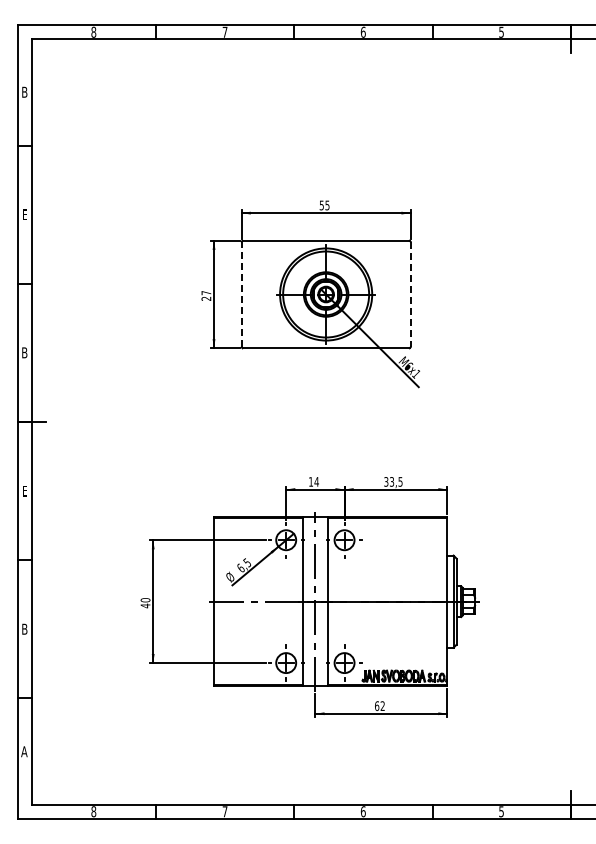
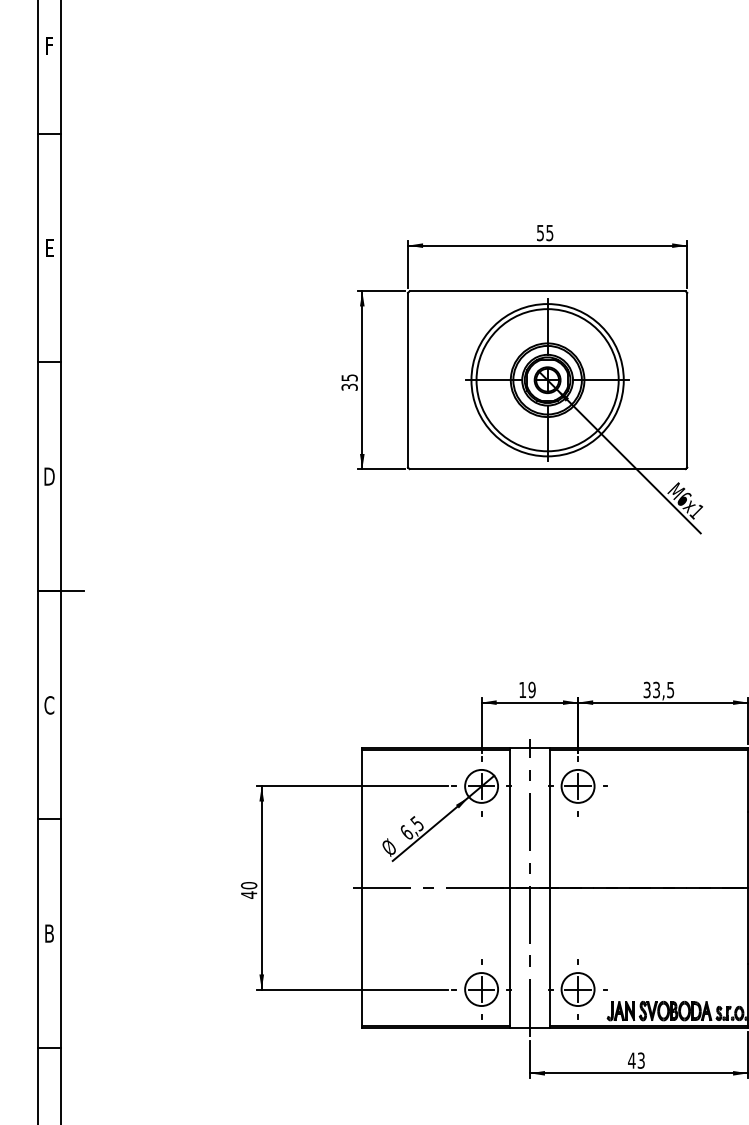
text: (24, 91) -> (48, 44), B -> F
line: (241, 294) -> (407, 380), dashed -> solid
line: (410, 294) -> (687, 380), dashed -> solid
text: (206, 295) -> (349, 381), 27 -> 35
text: (24, 352) -> (48, 476), B -> D
text: (316, 481) -> (531, 689), 14 -> 19
text: (24, 490) -> (48, 704), E -> C
text: (379, 706) -> (635, 1061), 62 -> 43

